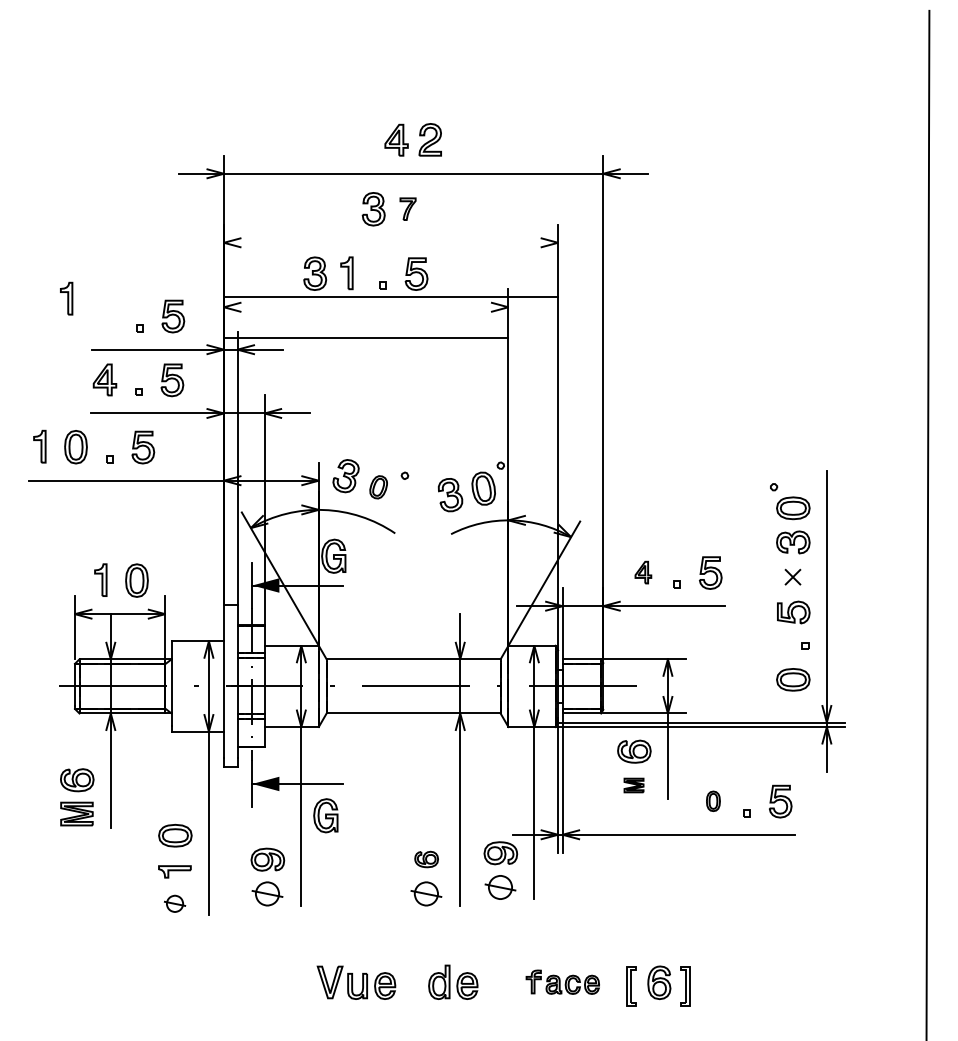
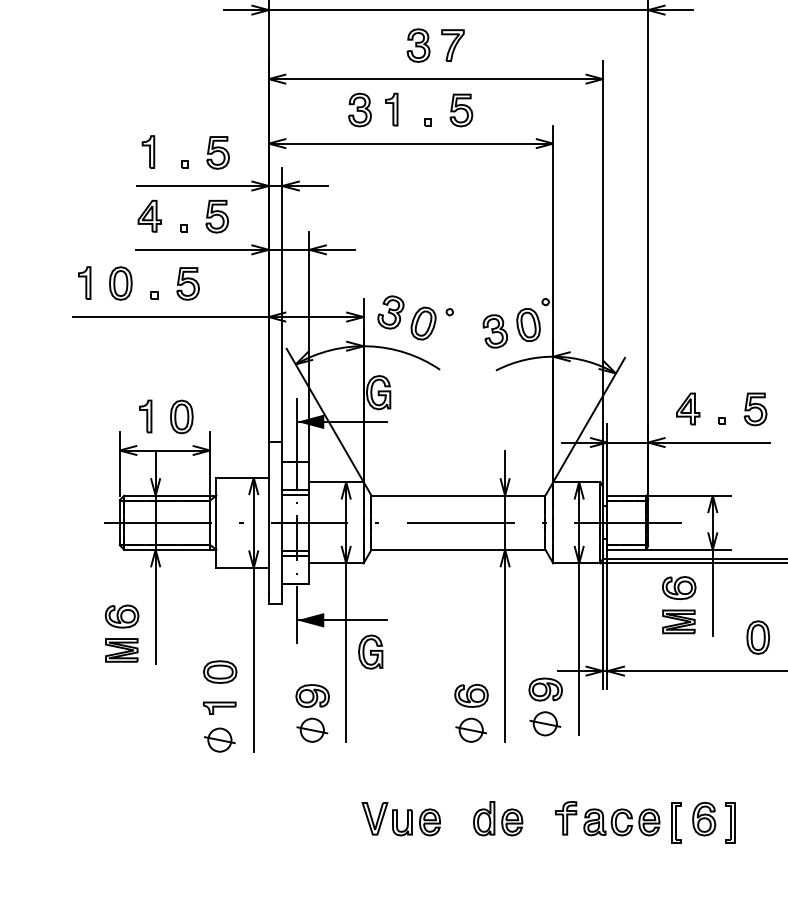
part: (407, 208) -> (452, 44), size x1.43
line: (390, 296) -> (435, 78), moved
part: (66, 298) -> (148, 151), moved
line: (365, 338) -> (410, 143), moved
part: (378, 487) -> (423, 323), size x1.43
part: (643, 572) -> (688, 408), size x1.43
part: (633, 785) -> (678, 621), size x1.67
part: (713, 801) -> (758, 637), size x1.67
part: (426, 859) -> (471, 695), size x1.43
part: (174, 903) -> (219, 739), size x1.43
part: (562, 981) -> (607, 817), size x1.43

